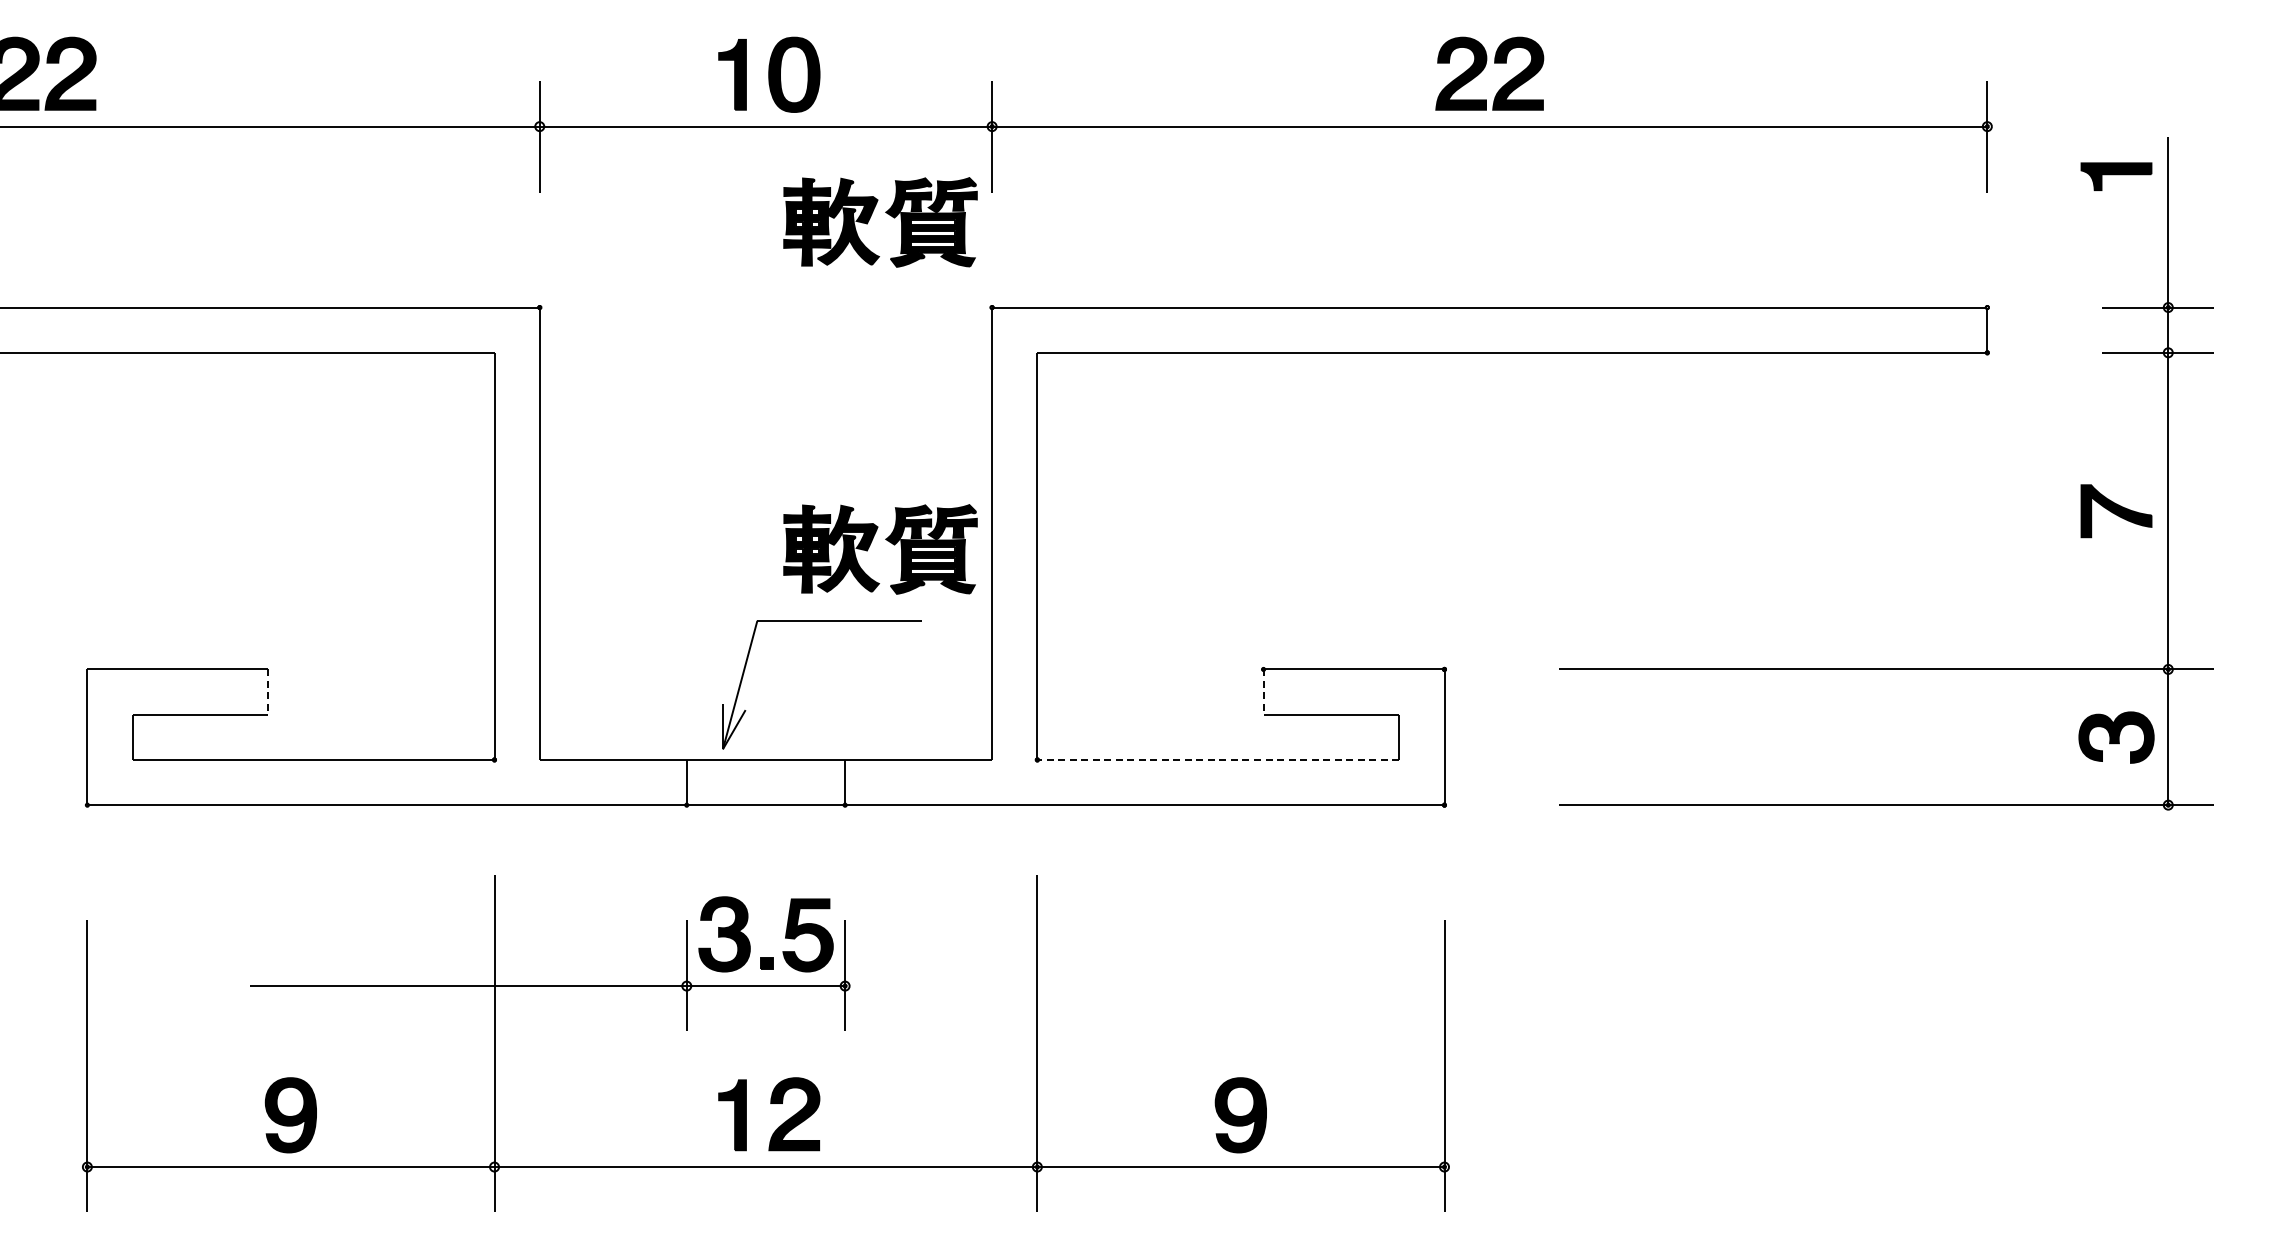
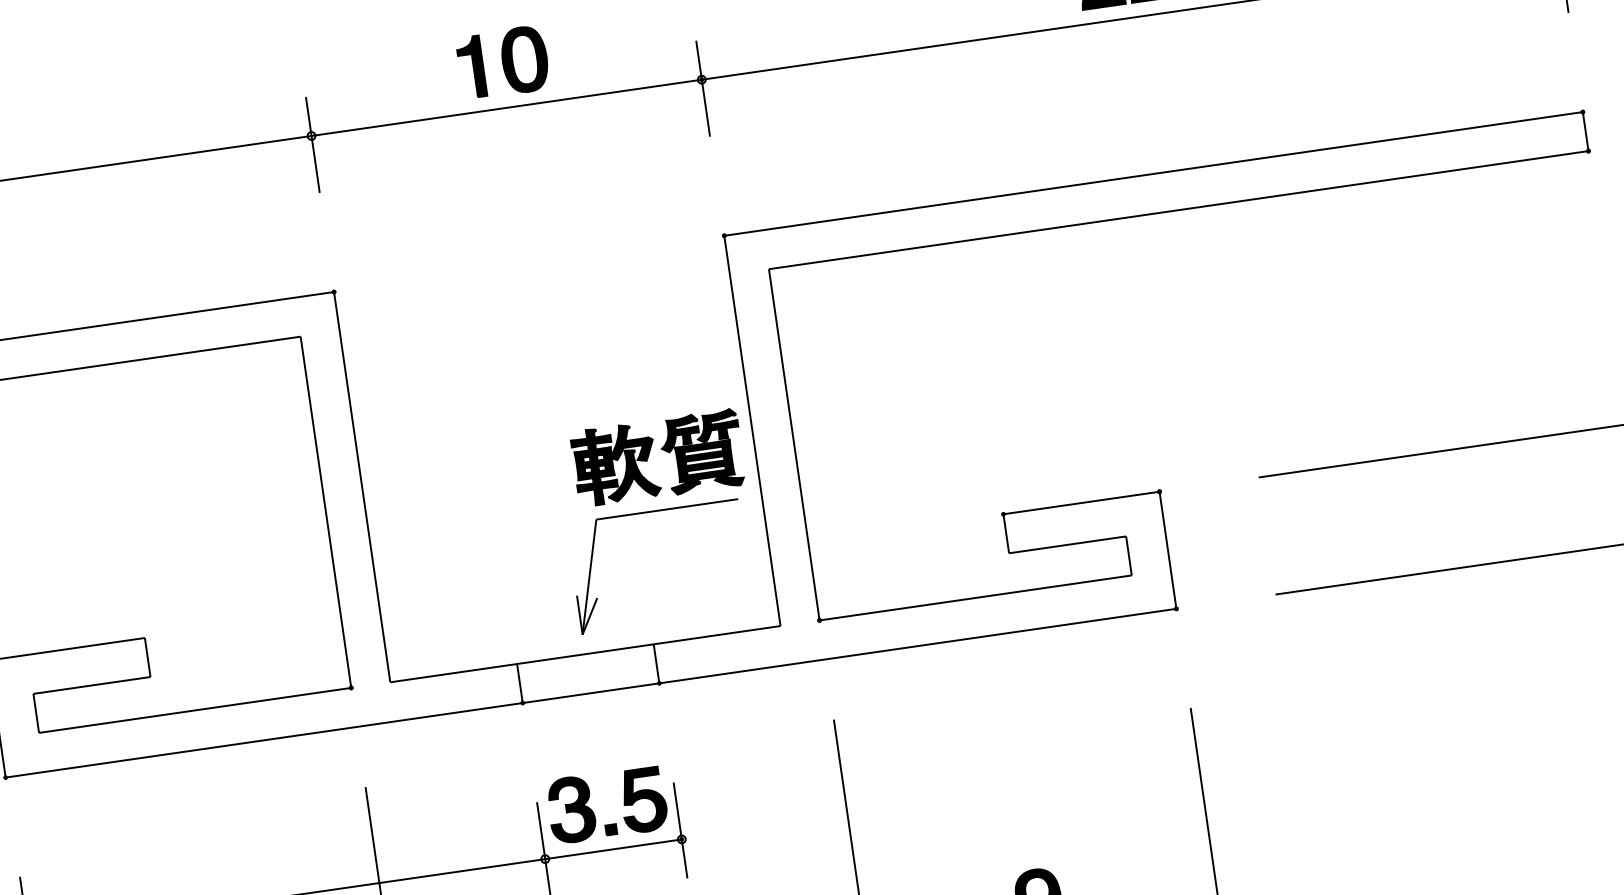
part: (887, 214) -> (622, 168), removed
part: (821, 621) -> (651, 512), moved
line: (268, 692) -> (147, 657), dashed -> solid
line: (1263, 692) -> (1006, 534), dashed -> solid
line: (1218, 759) -> (975, 597), dashed -> solid

